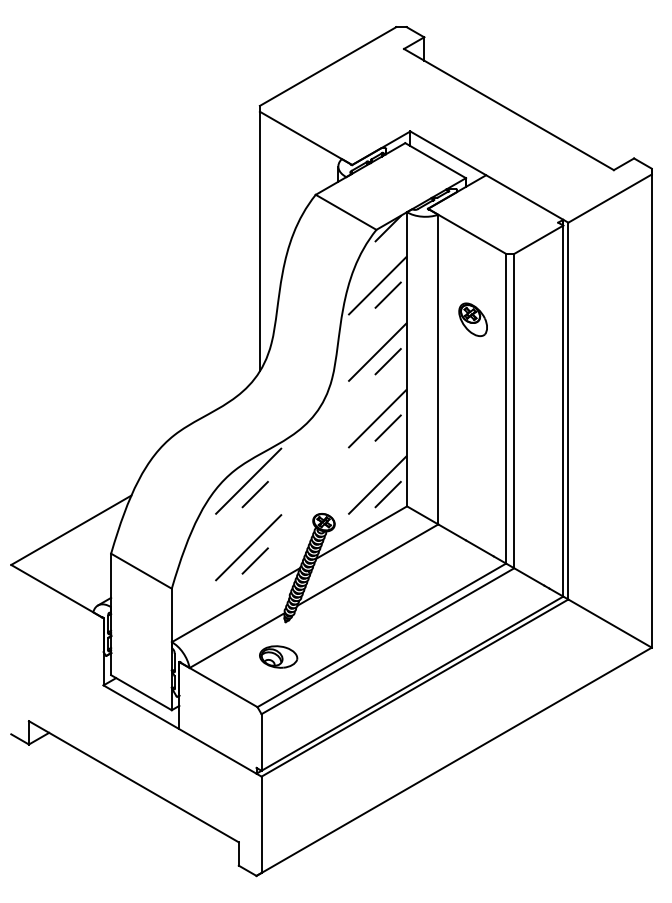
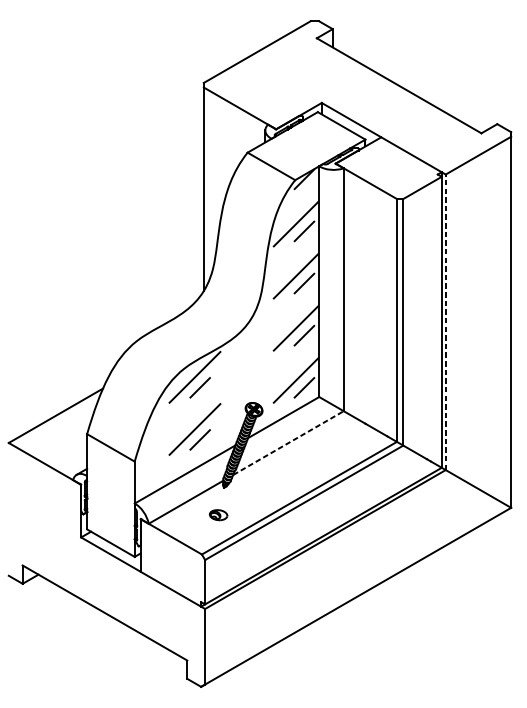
part: (472, 319) -> (370, 250), removed
line: (568, 410) -> (445, 321), solid -> dashed
line: (368, 564) -> (288, 442), solid -> dashed
part: (278, 656) -> (218, 514), size x0.6

